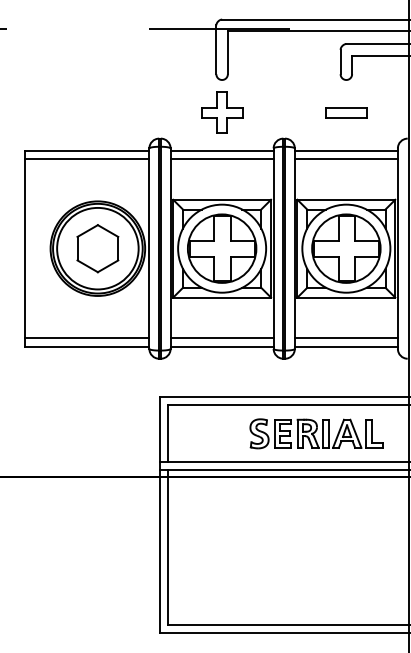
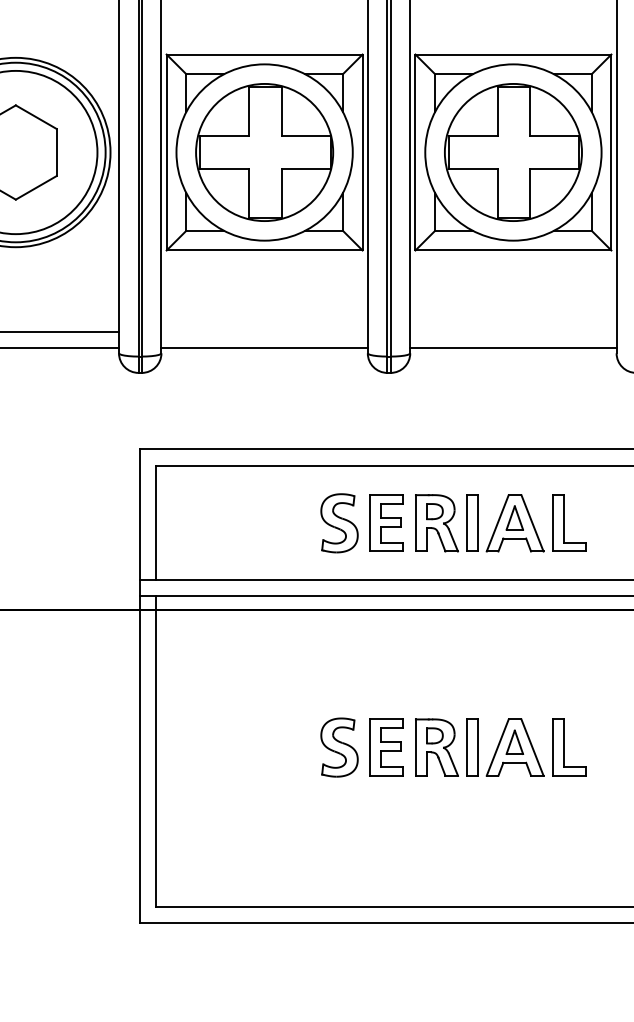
line: (221, 338) -> (263, 332), removed
line: (345, 338) -> (511, 332), removed
part: (316, 545) -> (453, 746), added

